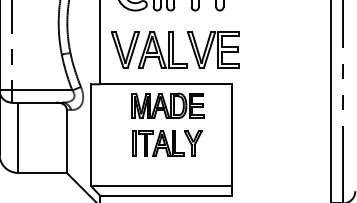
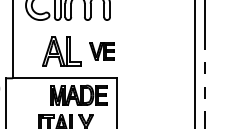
part: (125, 49) -> (32, 50), removed
part: (213, 49) -> (102, 50), size x0.6
part: (167, 105) -> (78, 95), moved

